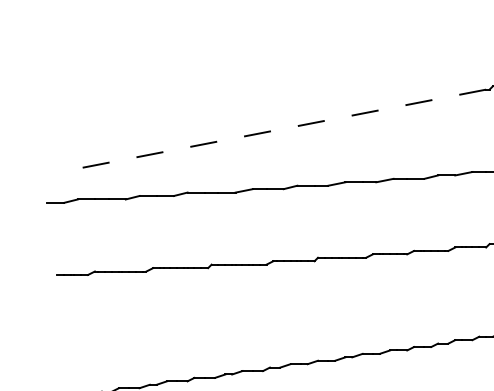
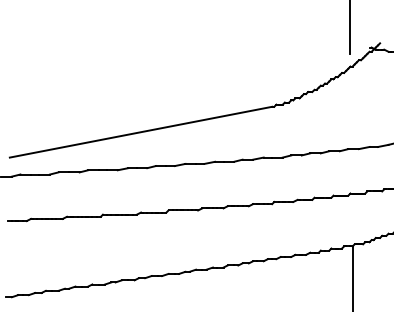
line: (274, 131) -> (141, 132), dashed -> solid

